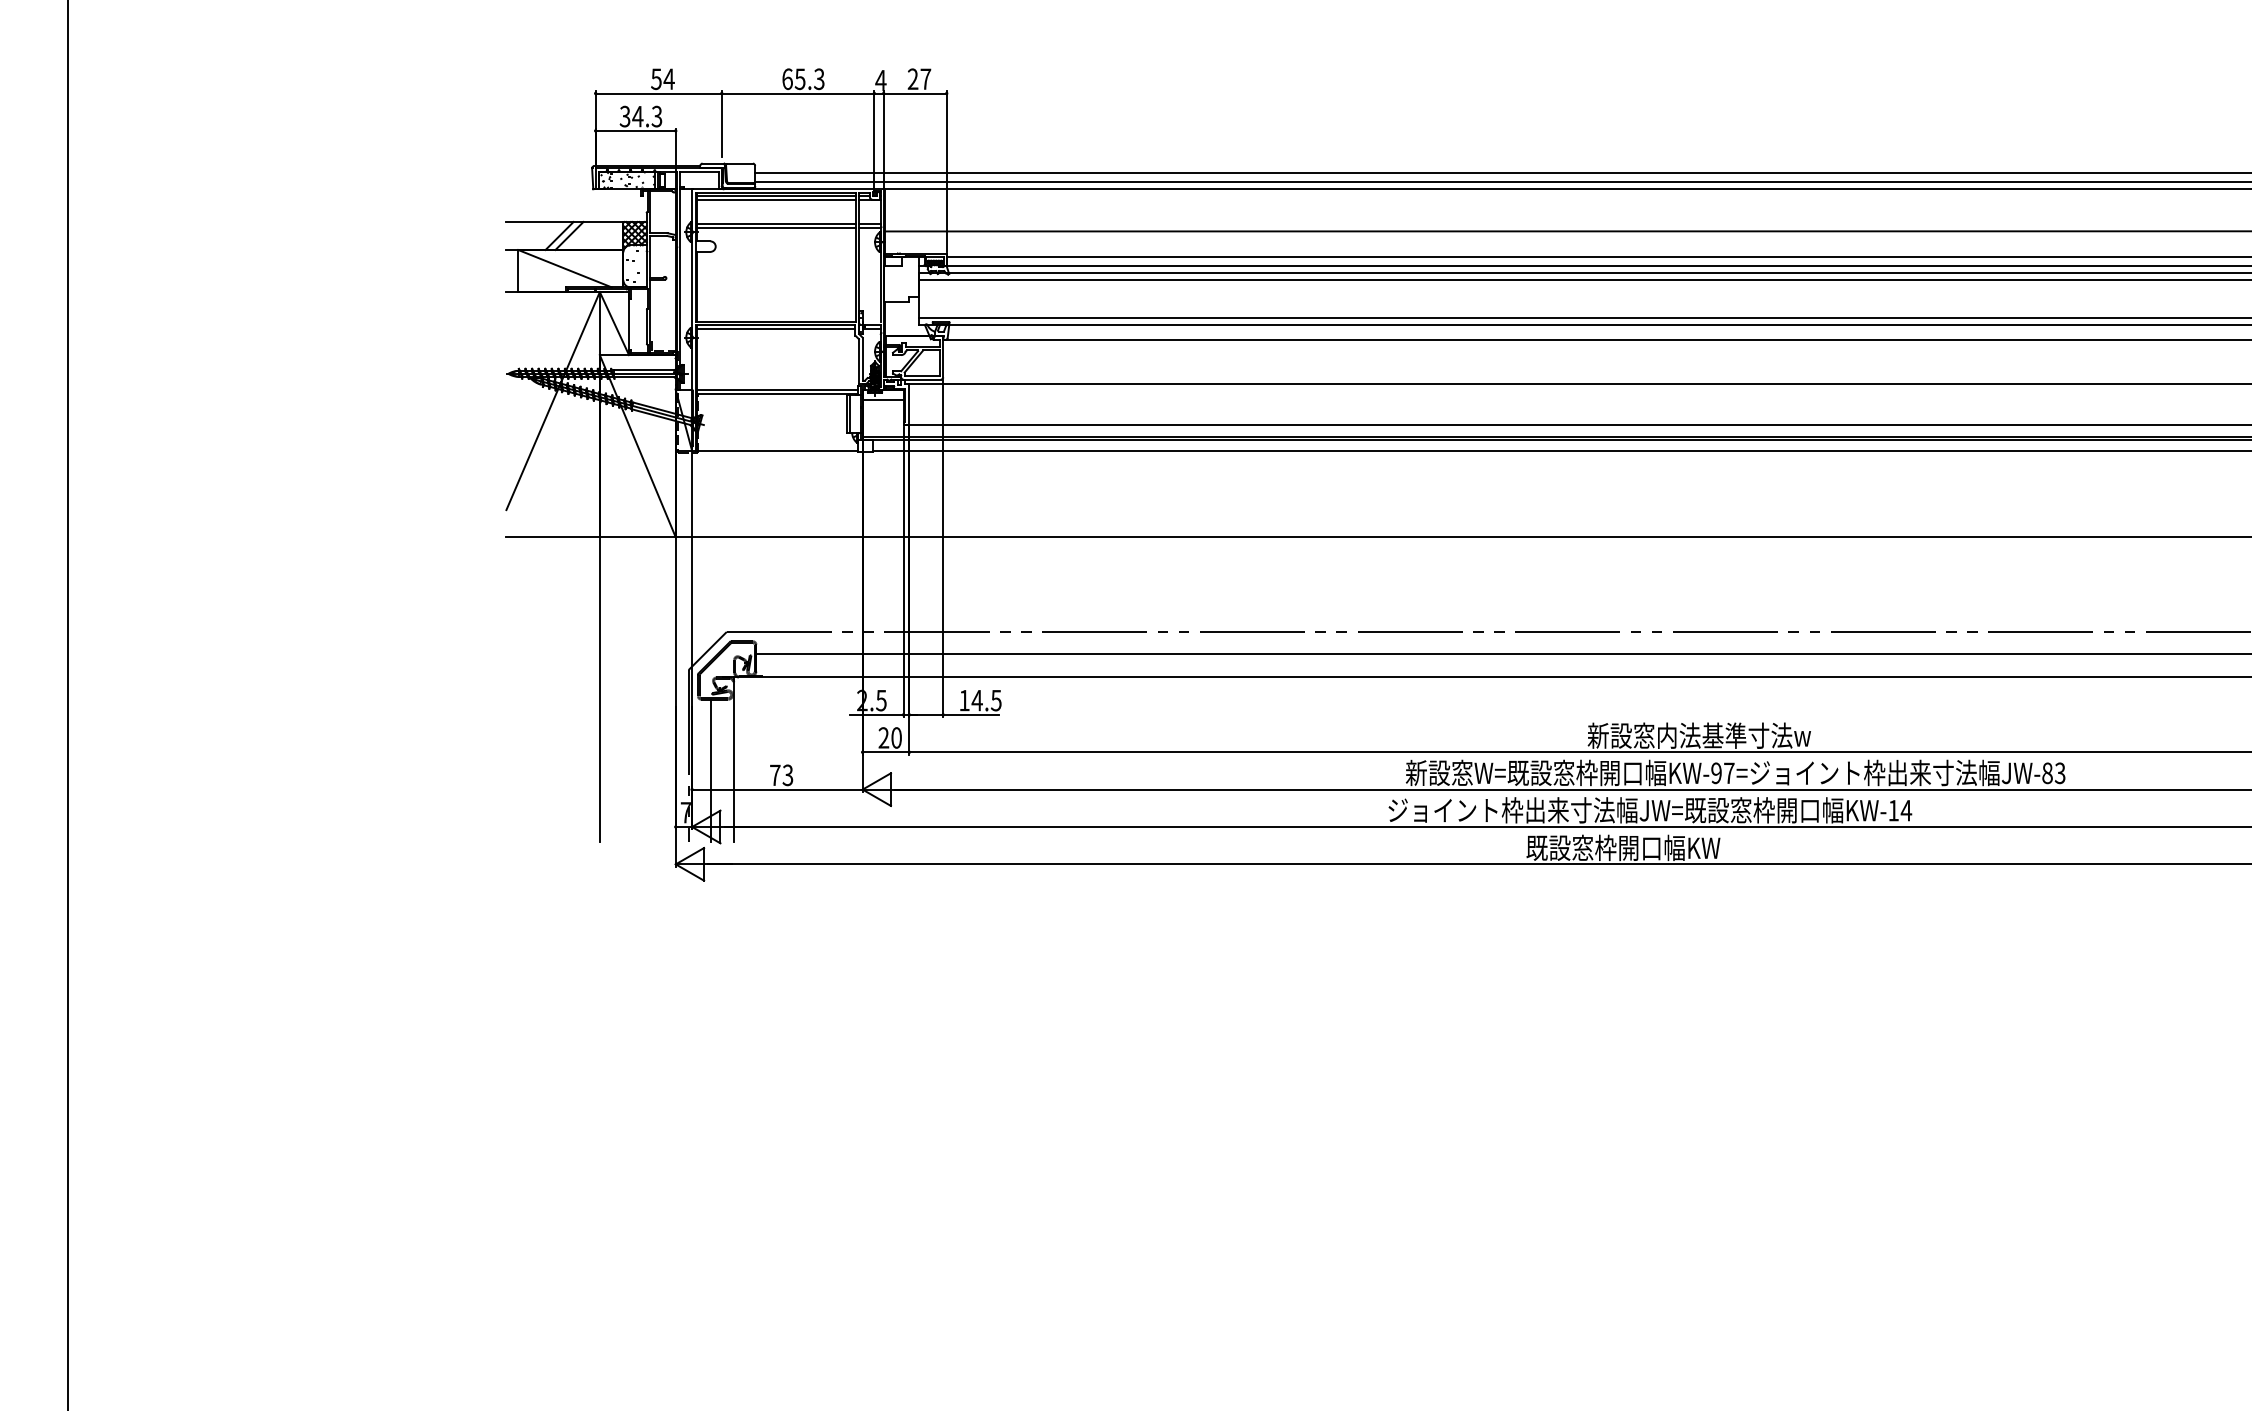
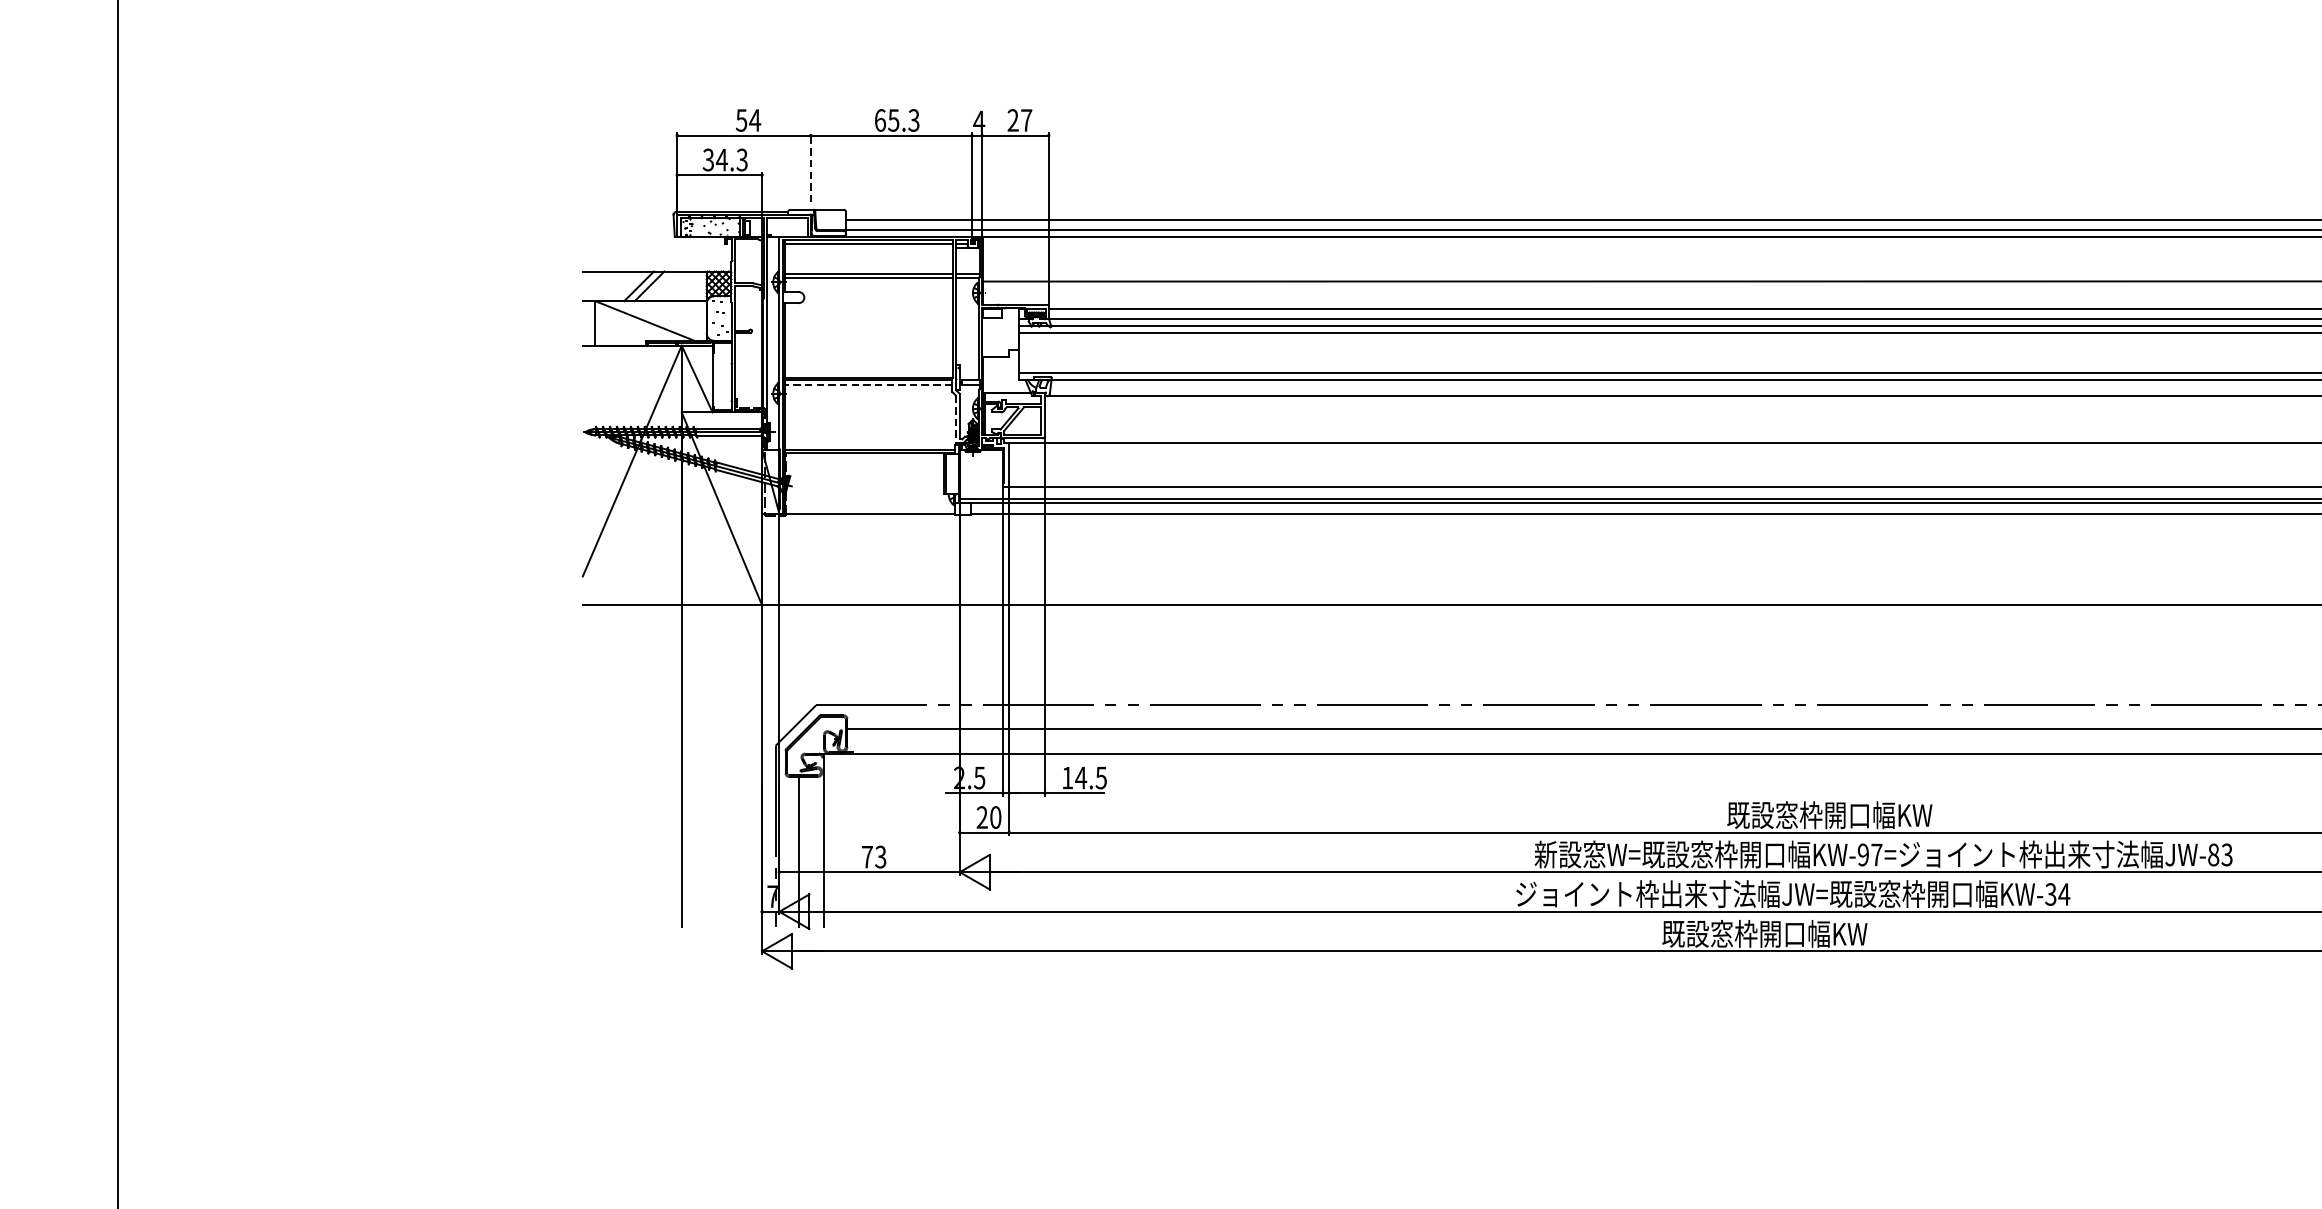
line: (721, 123) -> (810, 167), solid -> dashed
line: (776, 199) -> (868, 247), removed
line: (775, 329) -> (867, 385), solid -> dashed
line: (858, 362) -> (955, 420), solid -> dashed
line: (882, 399) -> (980, 459), removed
text: (1698, 735) -> (1844, 814), 新設窓内法基準寸法w -> 既設窓枠開口幅KW
text: (1893, 810) -> (2050, 894), KW-14 -> KW-34

